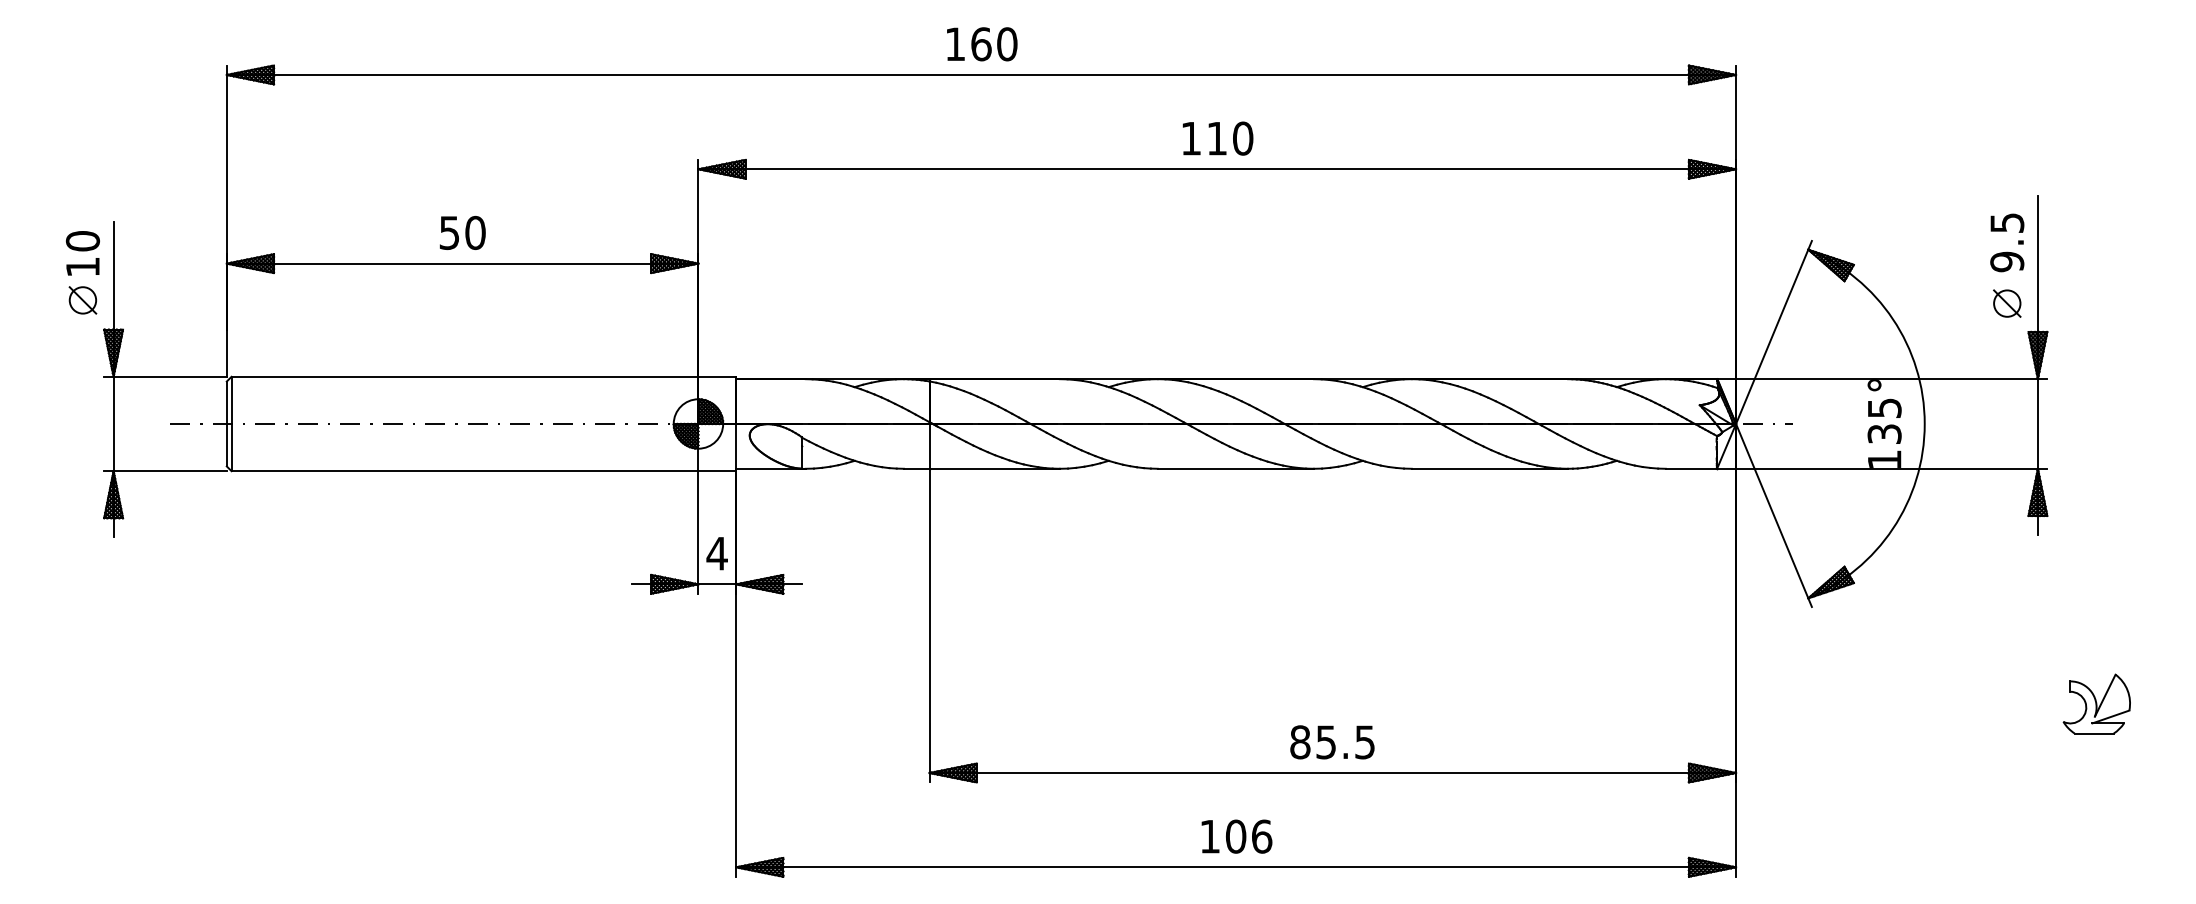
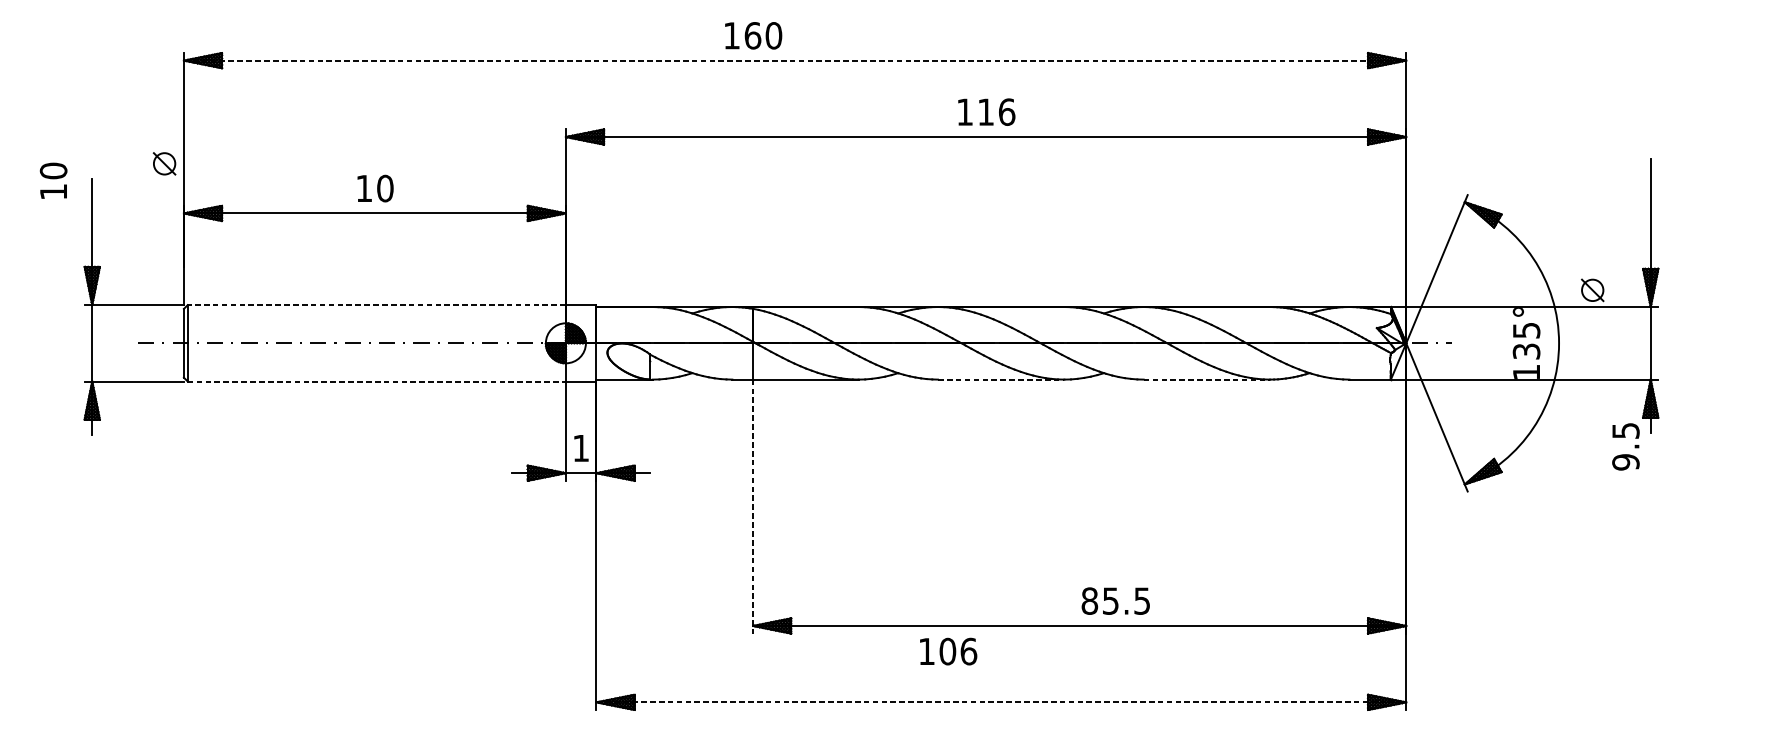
text: (982, 44) -> (753, 35), moved
line: (981, 74) -> (795, 60), solid -> dashed
text: (1243, 138) -> (1007, 112), 110 -> 116
text: (448, 233) -> (363, 189), 50 -> 10
text: (2007, 242) -> (1626, 446), moved
text: (82, 253) -> (53, 180), moved
part: (82, 300) -> (164, 163), moved
part: (2007, 303) -> (1592, 290), moved
line: (464, 376) -> (376, 304), solid -> dashed
line: (1236, 468) -> (1001, 379), solid -> dashed
line: (1490, 468) -> (1207, 379), solid -> dashed
line: (465, 471) -> (377, 381), solid -> dashed
text: (716, 553) -> (580, 448), 4 -> 1
line: (929, 625) -> (753, 506), solid -> dashed
part: (2096, 703) -> (1698, 569), removed
text: (1332, 742) -> (1115, 601), moved
text: (1236, 836) -> (948, 651), moved
line: (1236, 867) -> (1001, 702), solid -> dashed

